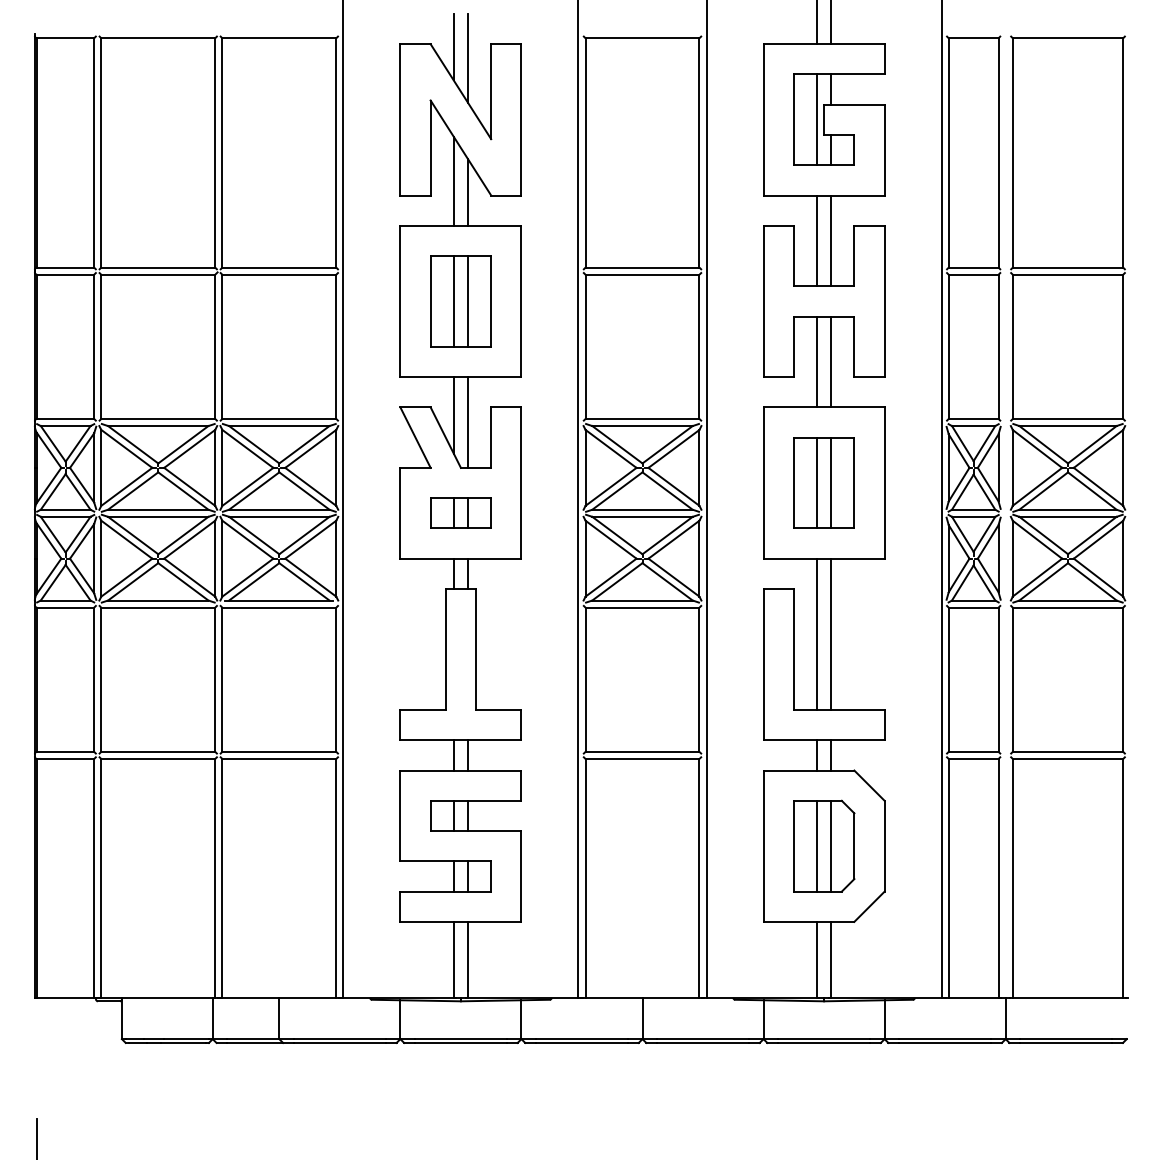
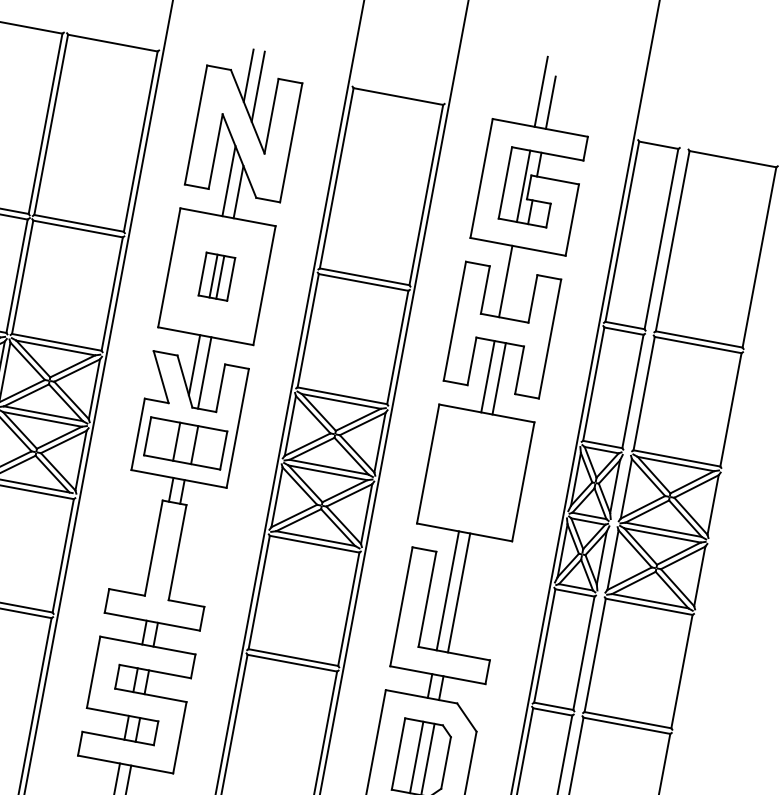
line: (831, 240) -> (517, 283), removed
part: (460, 301) -> (216, 276), size x0.6
part: (823, 482) -> (475, 472), removed
part: (460, 512) -> (185, 442), size x1.6

